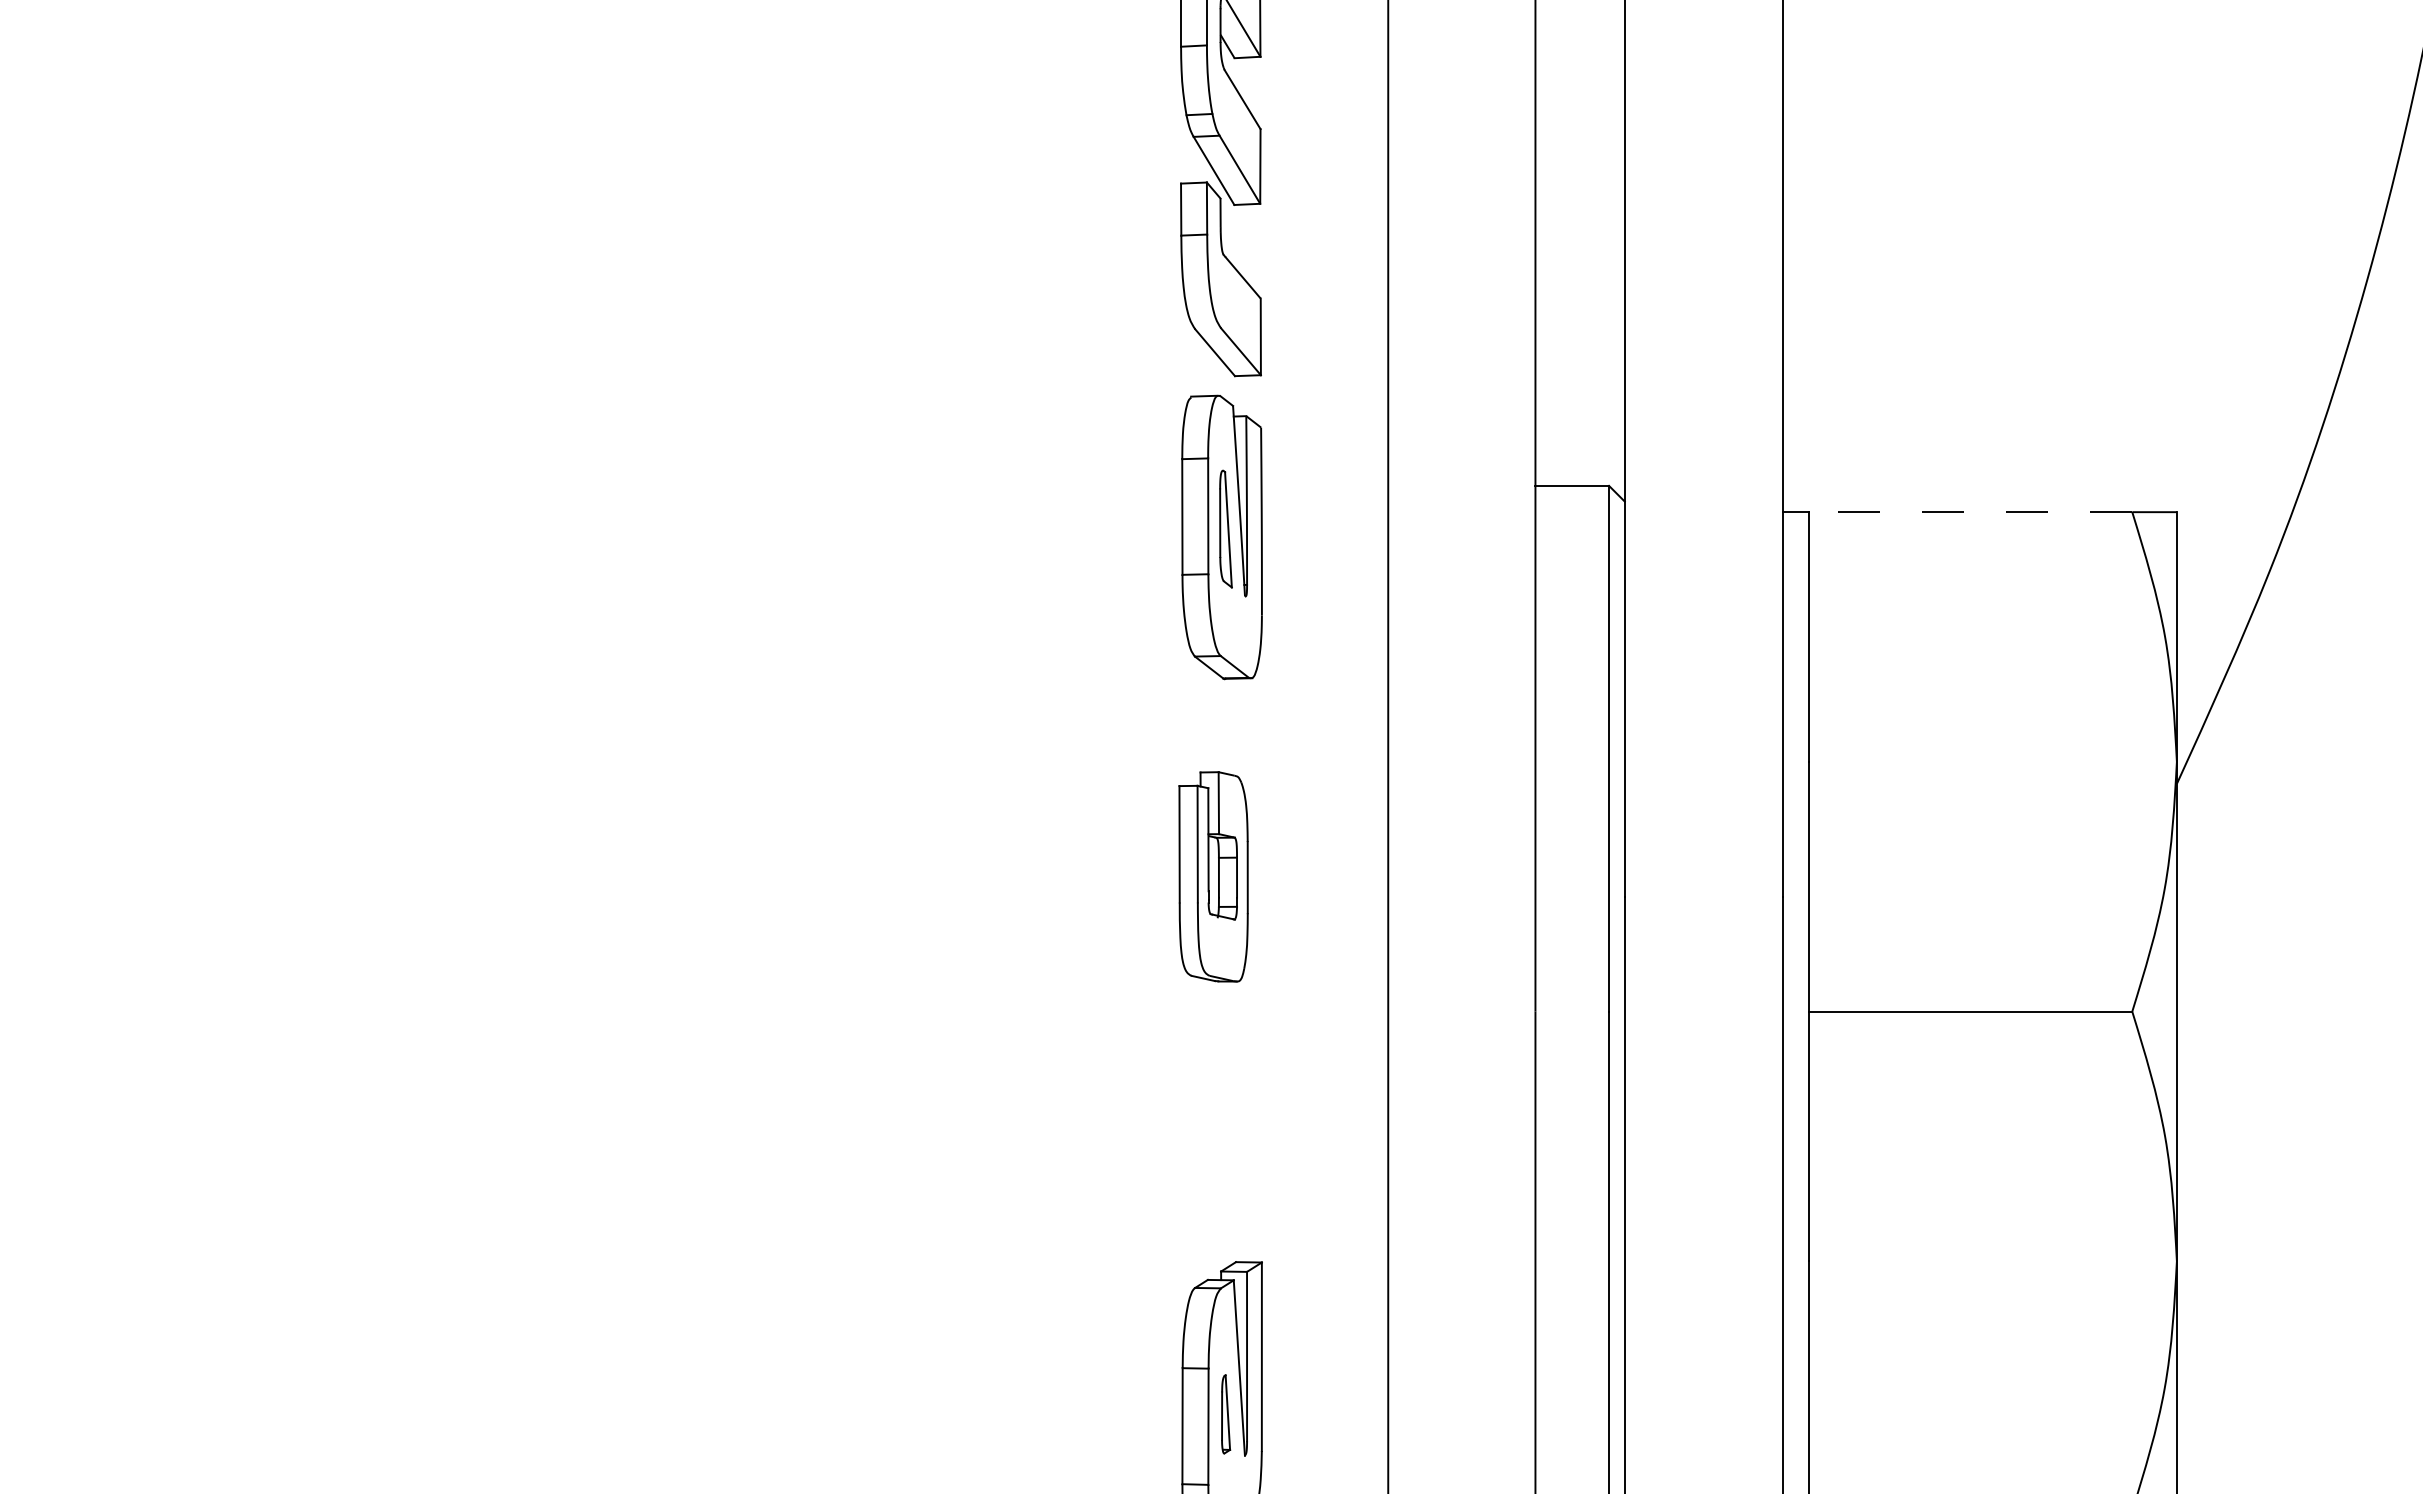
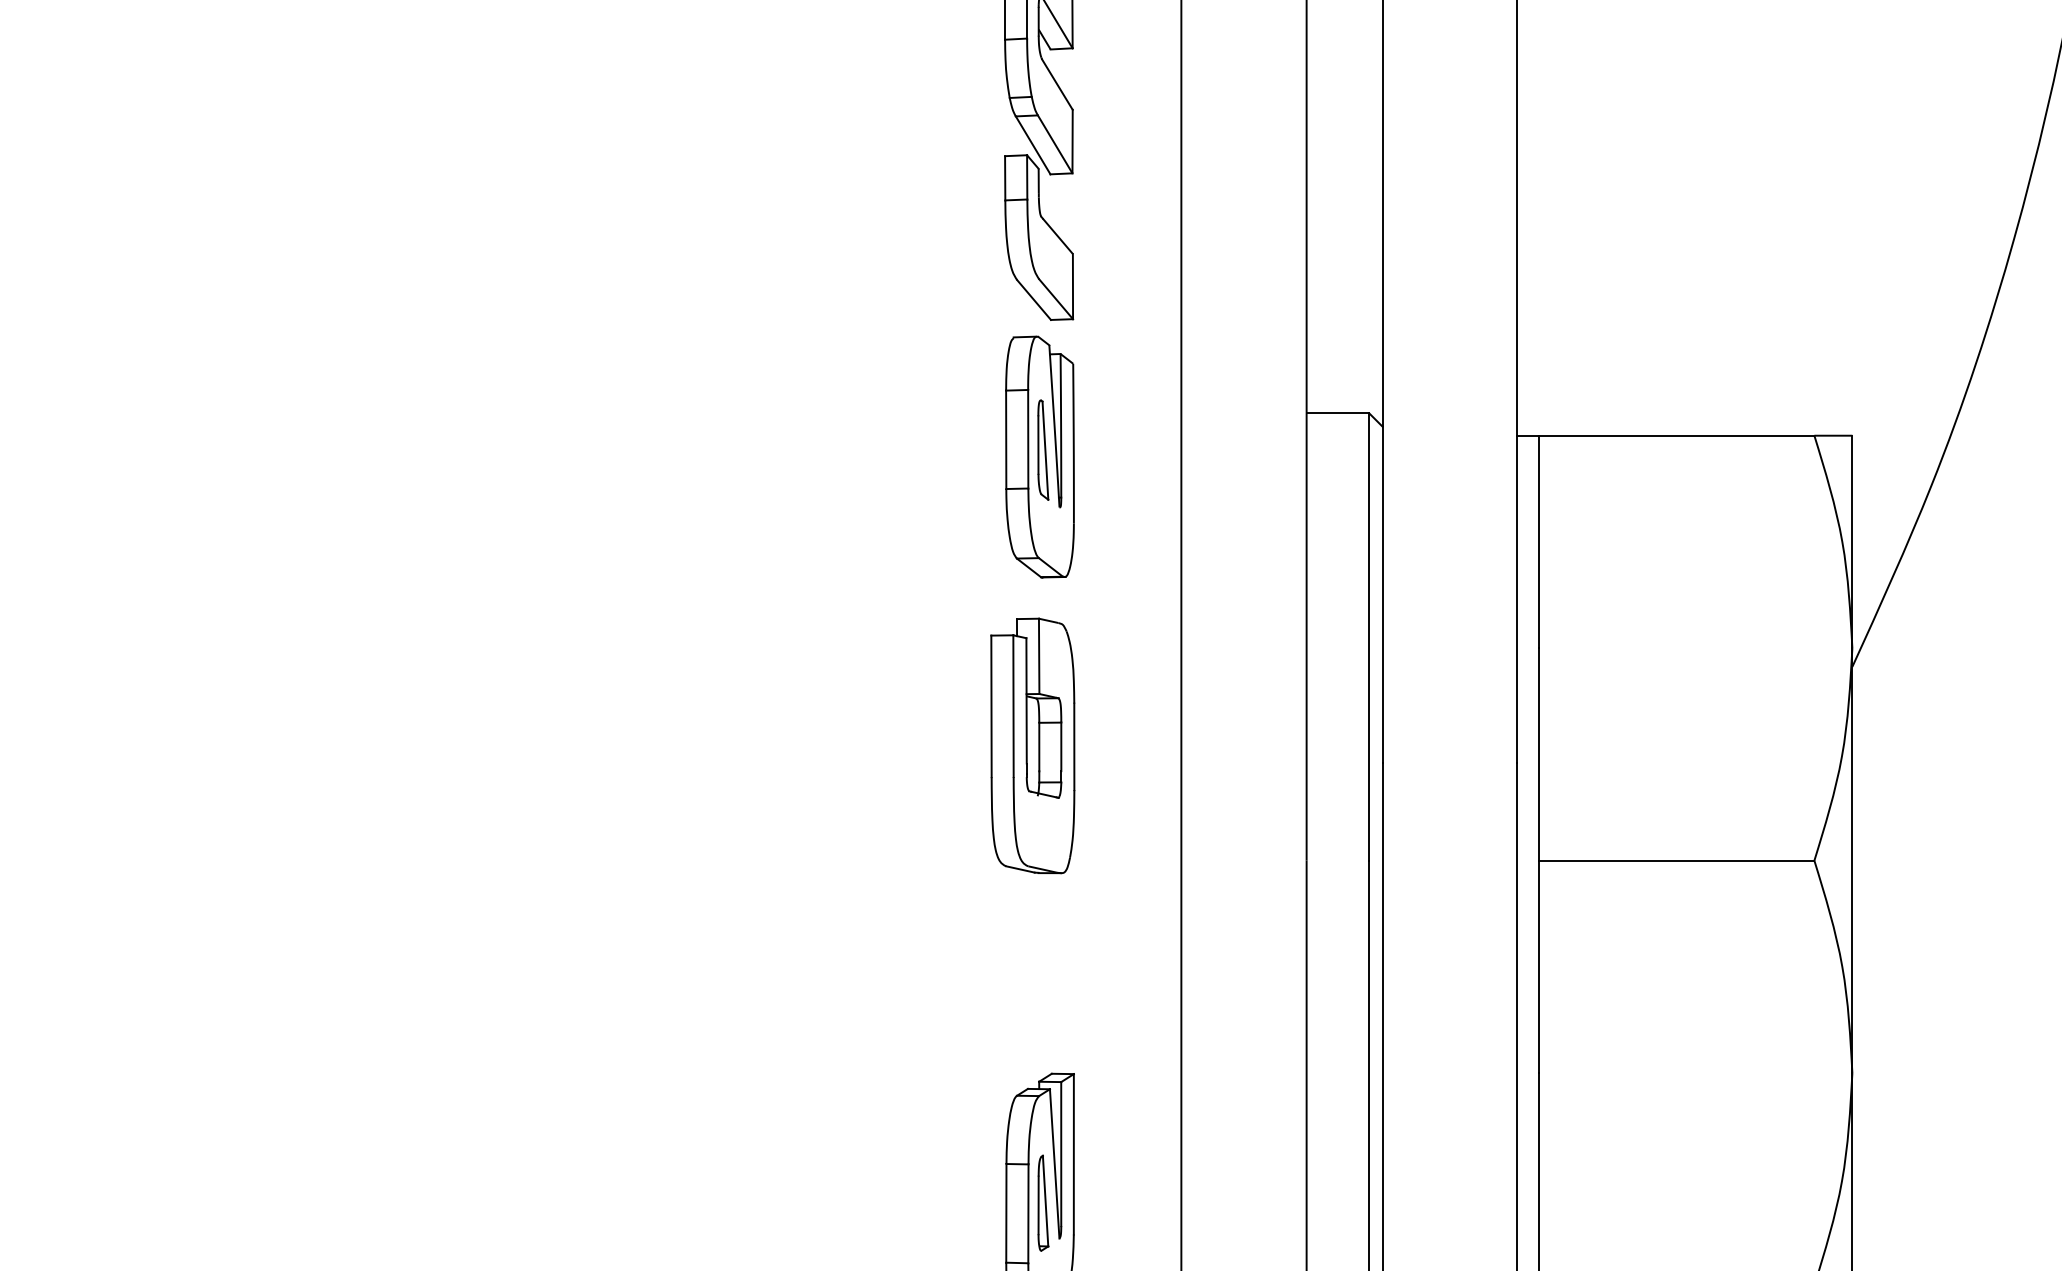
line: (1970, 512) -> (1676, 435), dashed -> solid
part: (1213, 876) -> (1032, 745), size x1.43
part: (1225, 1414) -> (1042, 1203), size x1.43

